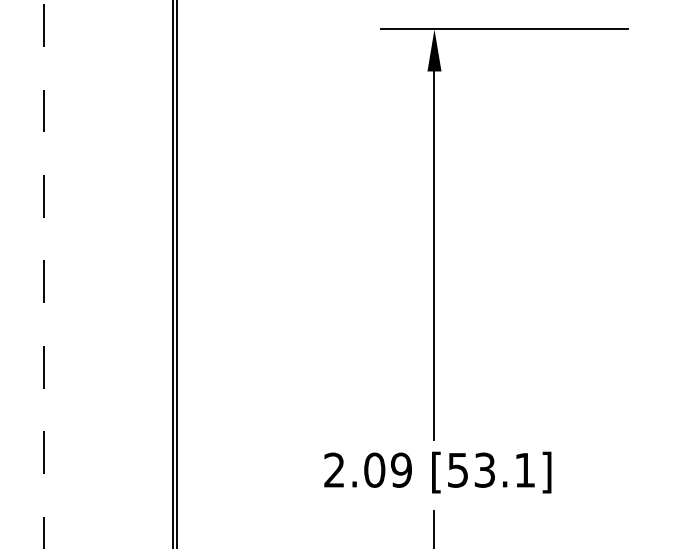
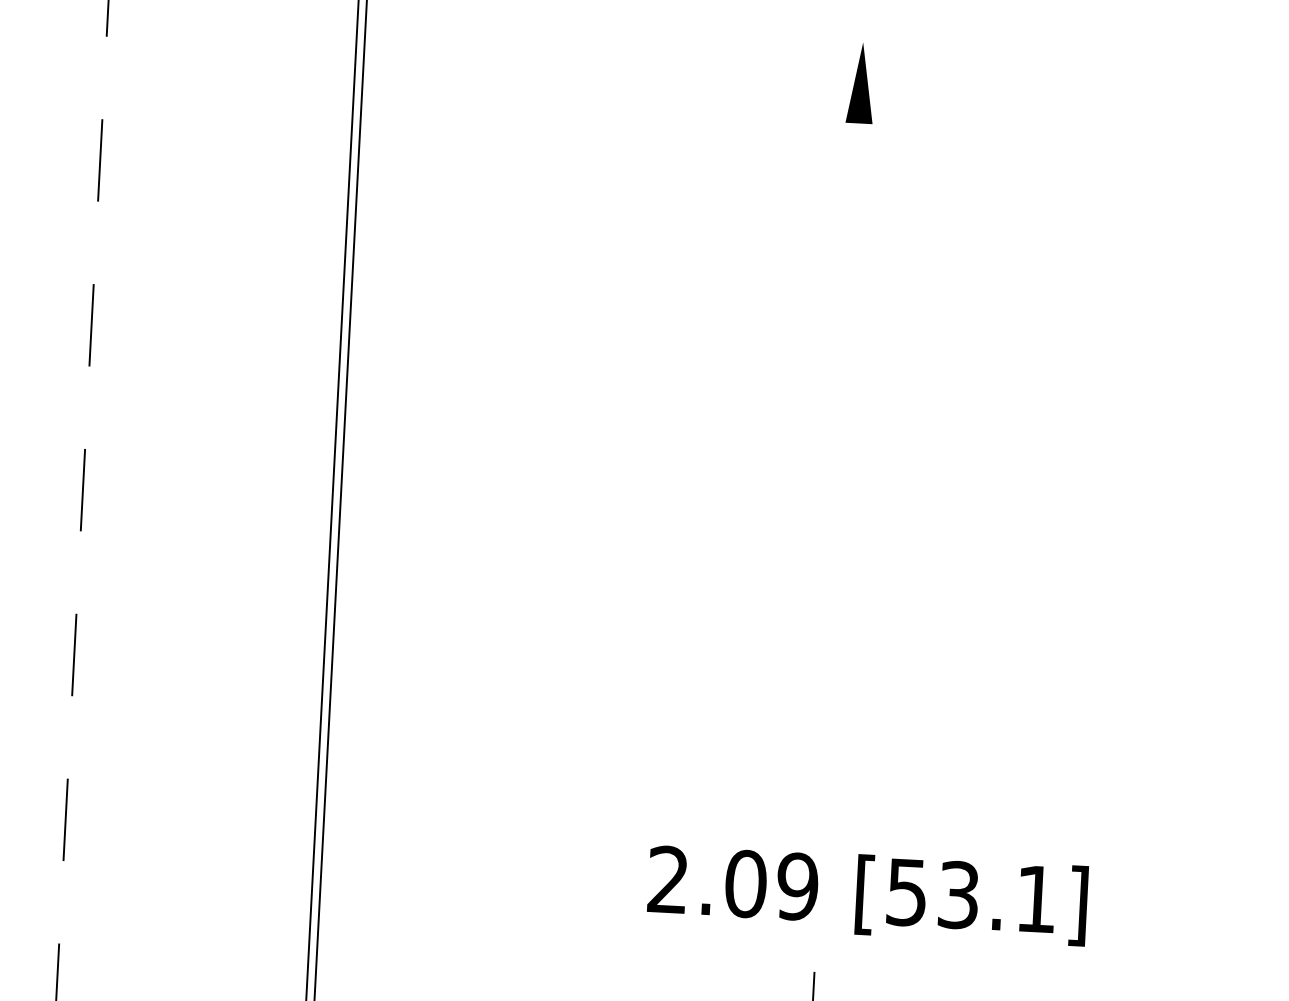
line: (504, 29) -> (998, 49), removed
line: (434, 255) -> (840, 478), removed
text: (437, 472) -> (866, 894), moved

